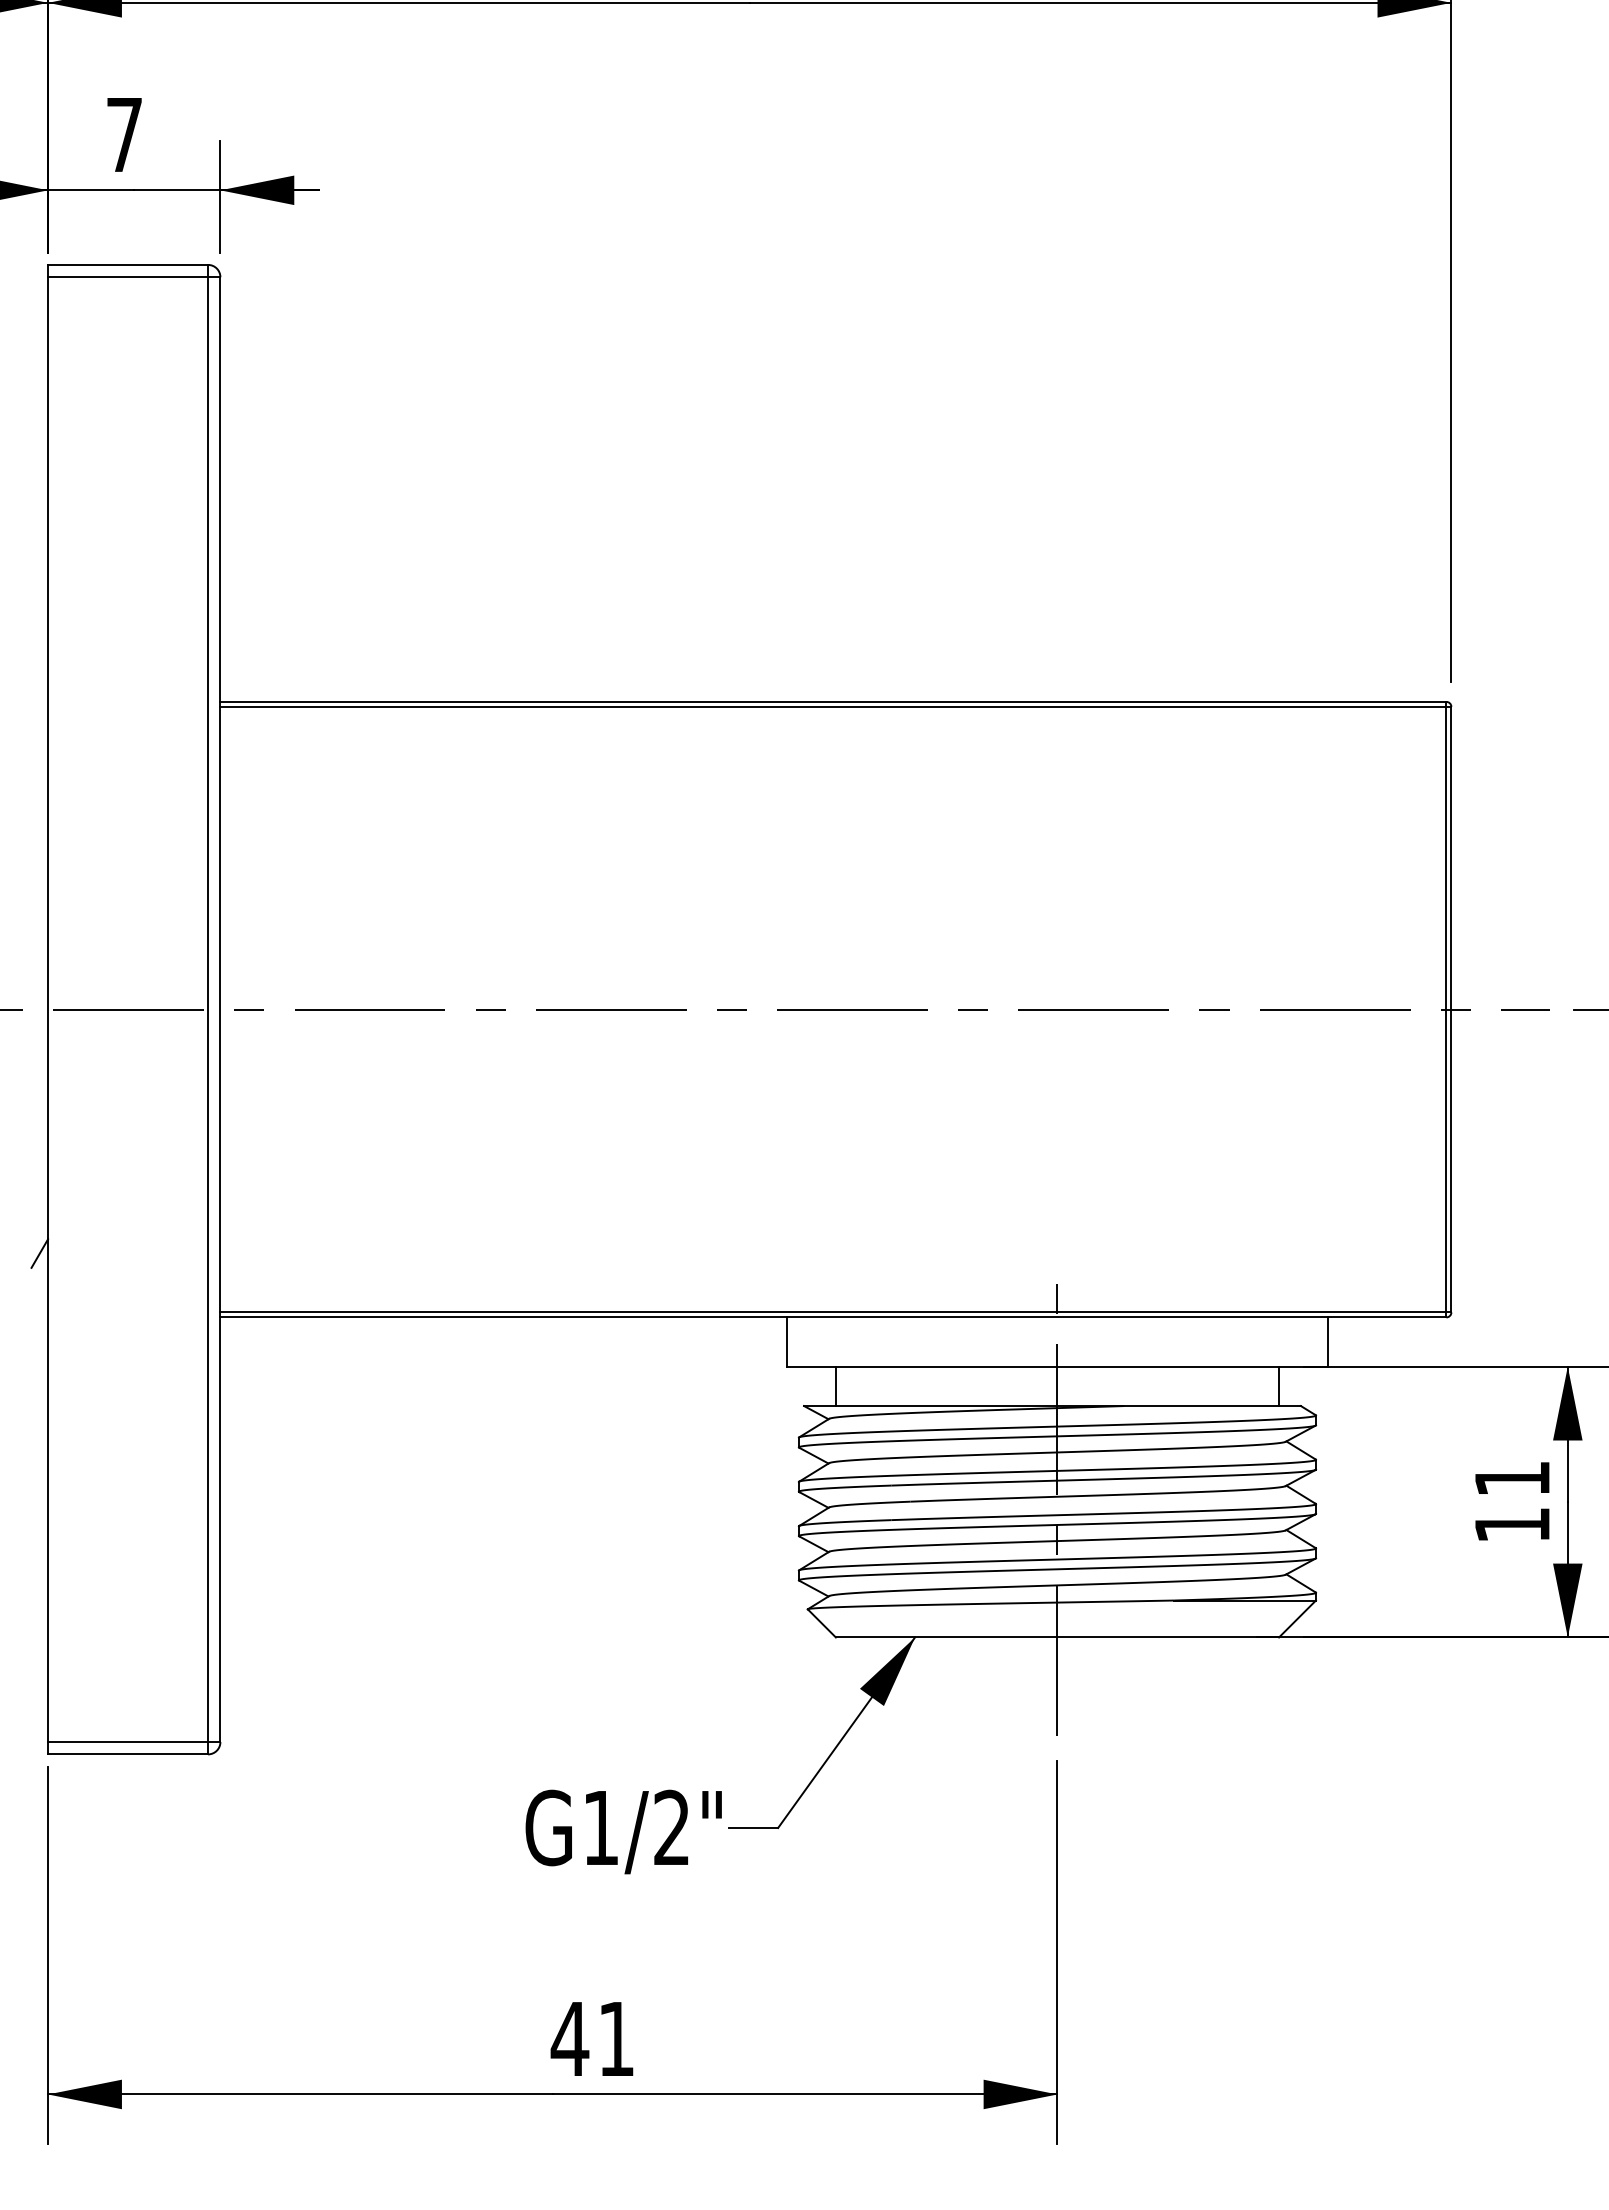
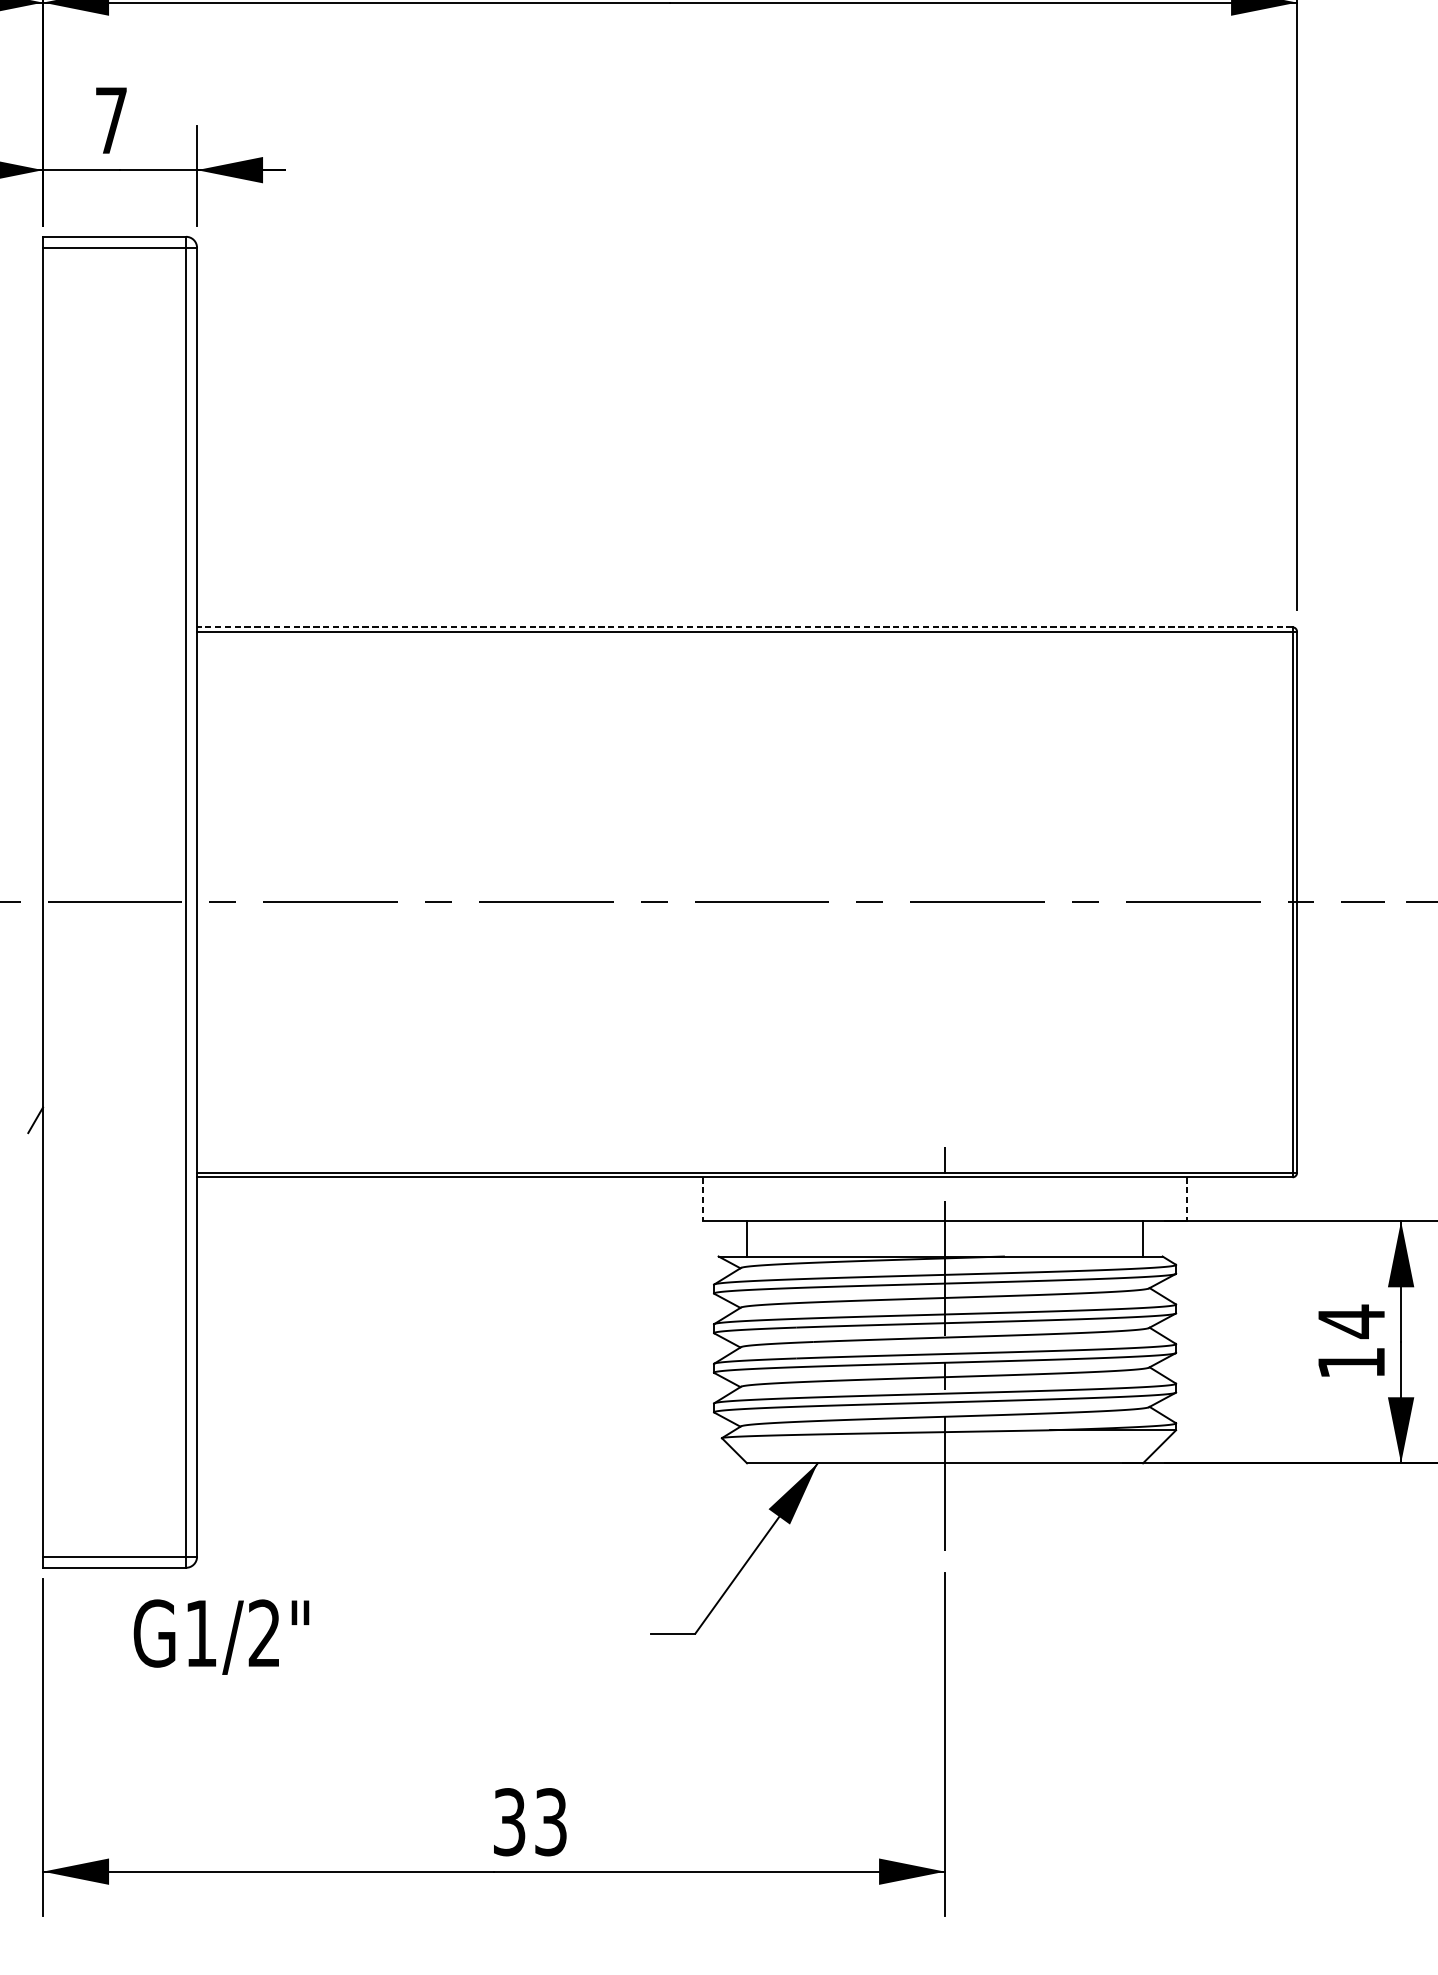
line: (832, 701) -> (744, 626), solid -> dashed
line: (786, 1342) -> (702, 1199), solid -> dashed
line: (1328, 1342) -> (1187, 1199), solid -> dashed
text: (1512, 1478) -> (1351, 1321), 11 -> 14
text: (623, 1831) -> (221, 1636), moved
text: (591, 2038) -> (528, 1821), 41 -> 33

